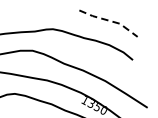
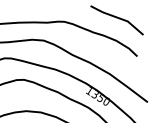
line: (109, 21) -> (118, 18), dashed -> solid

